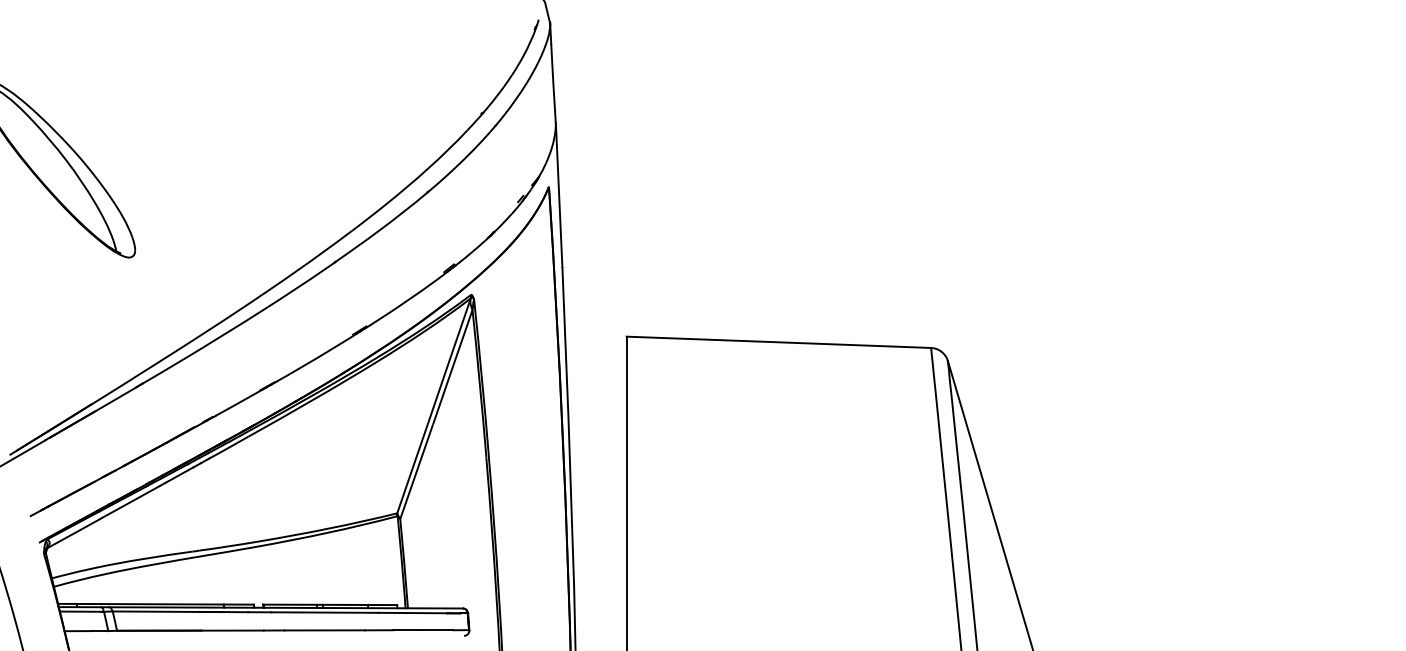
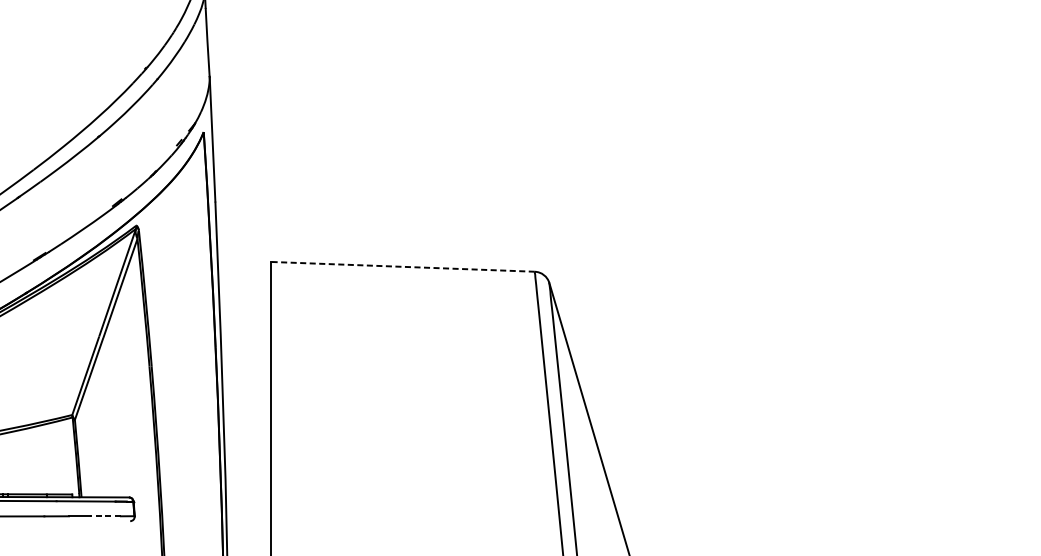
line: (778, 342) -> (402, 267), solid -> dashed
line: (435, 630) -> (105, 516), solid -> dashed

